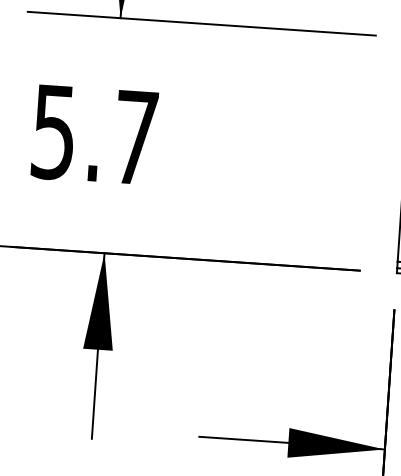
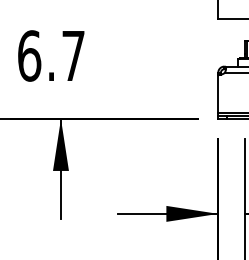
text: (54, 131) -> (29, 55), 5.7 -> 6.7

